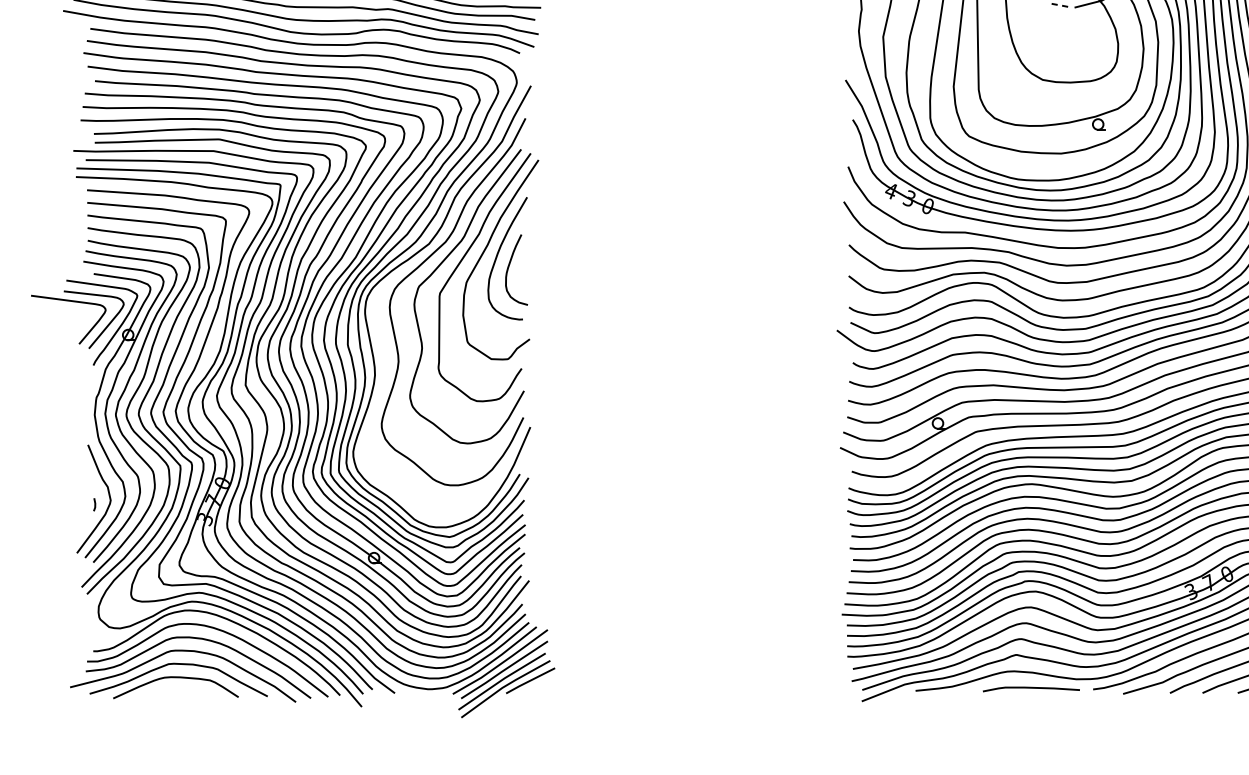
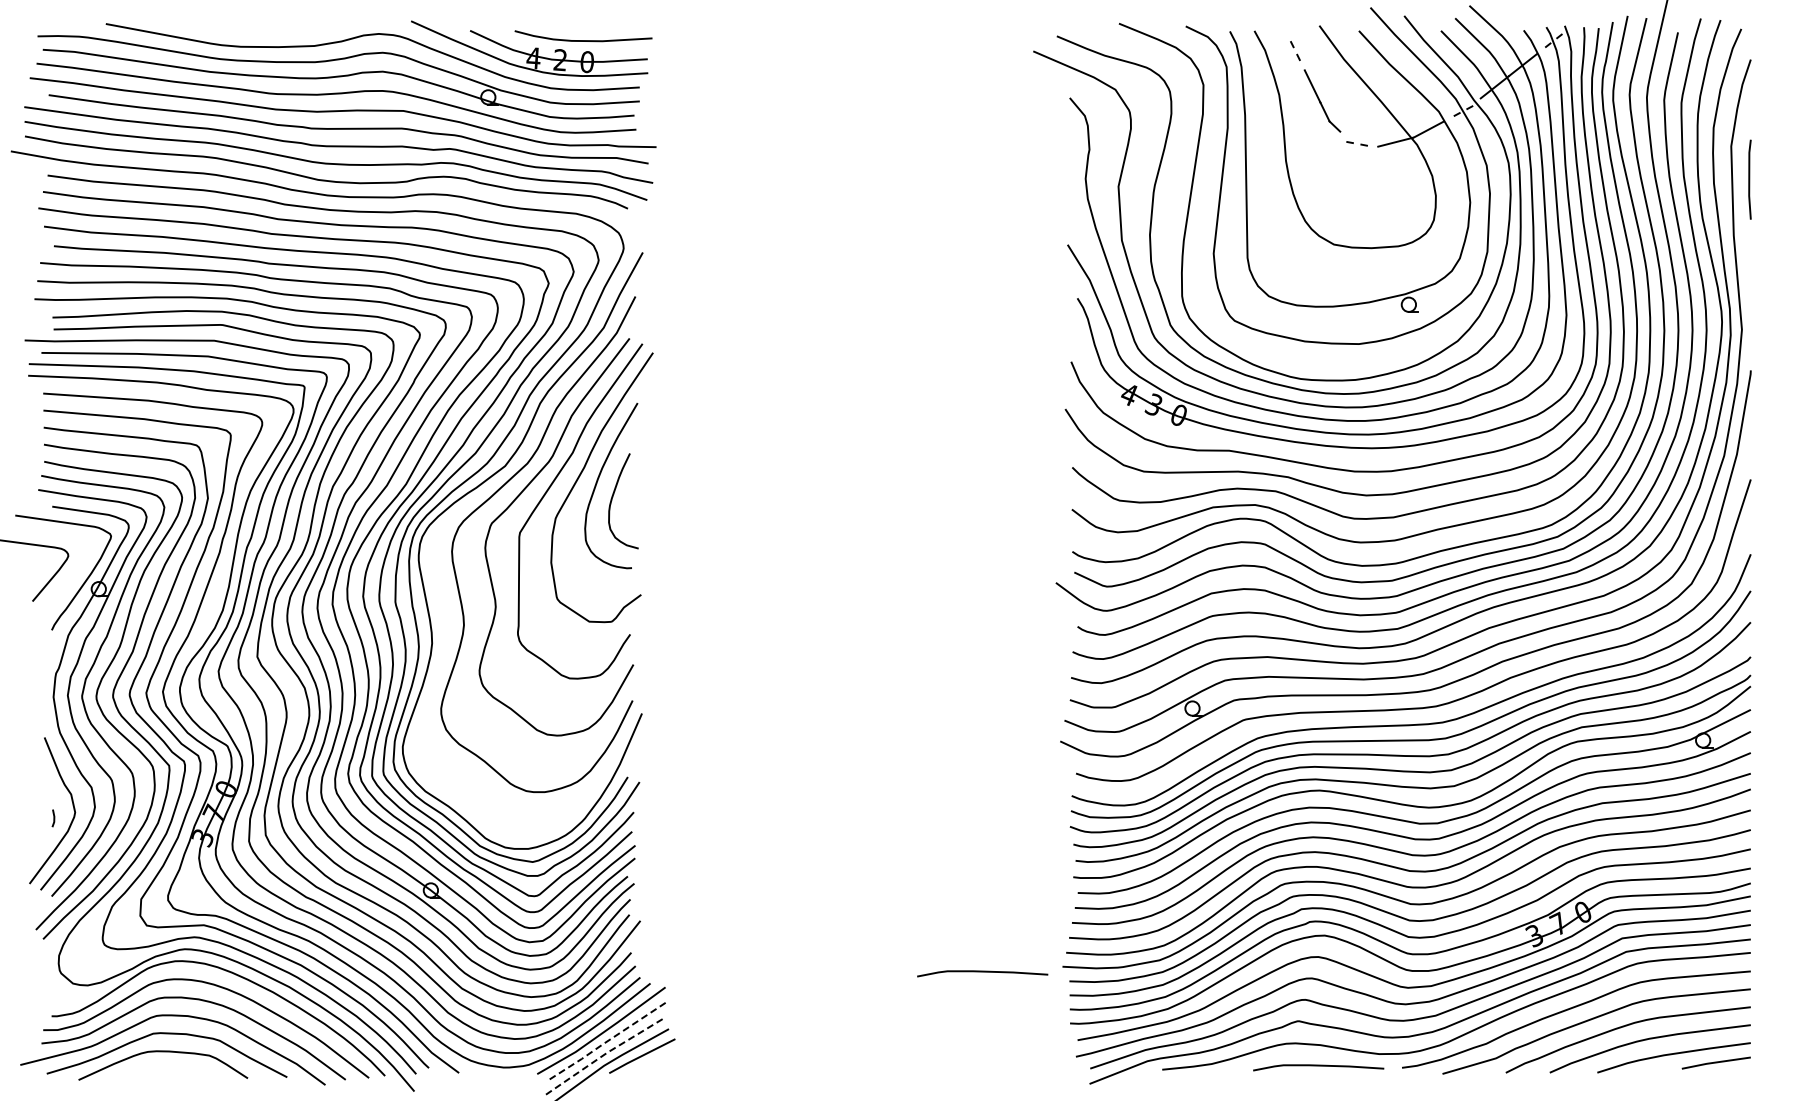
curve: (105, 327) -> (67, 579), removed
curve: (782, 618) -> (982, 972), added
line: (503, 670) -> (605, 1042), solid -> dashed
line: (501, 680) -> (603, 1055), solid -> dashed

